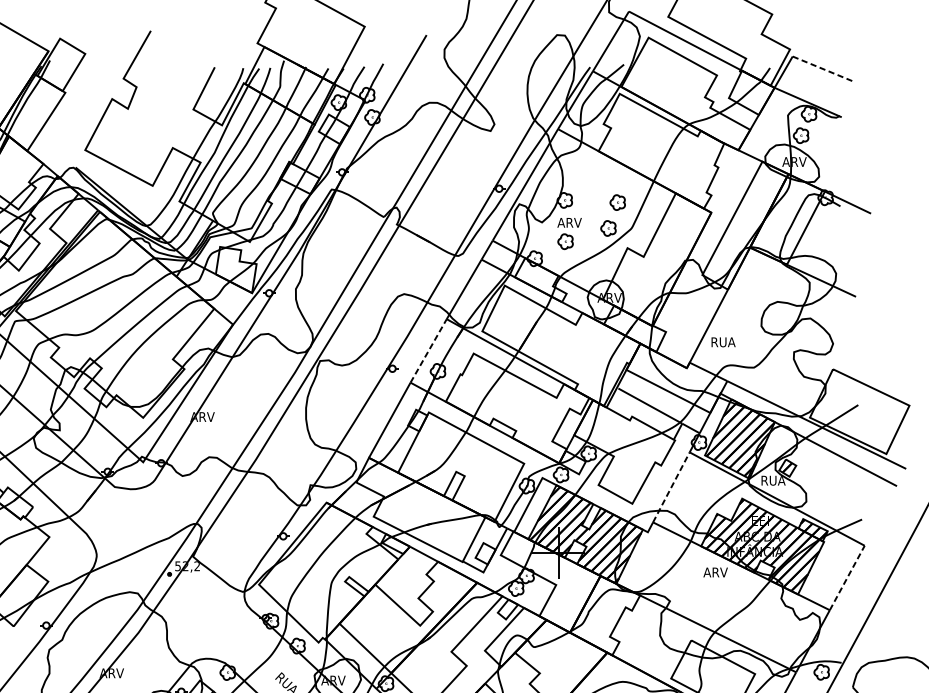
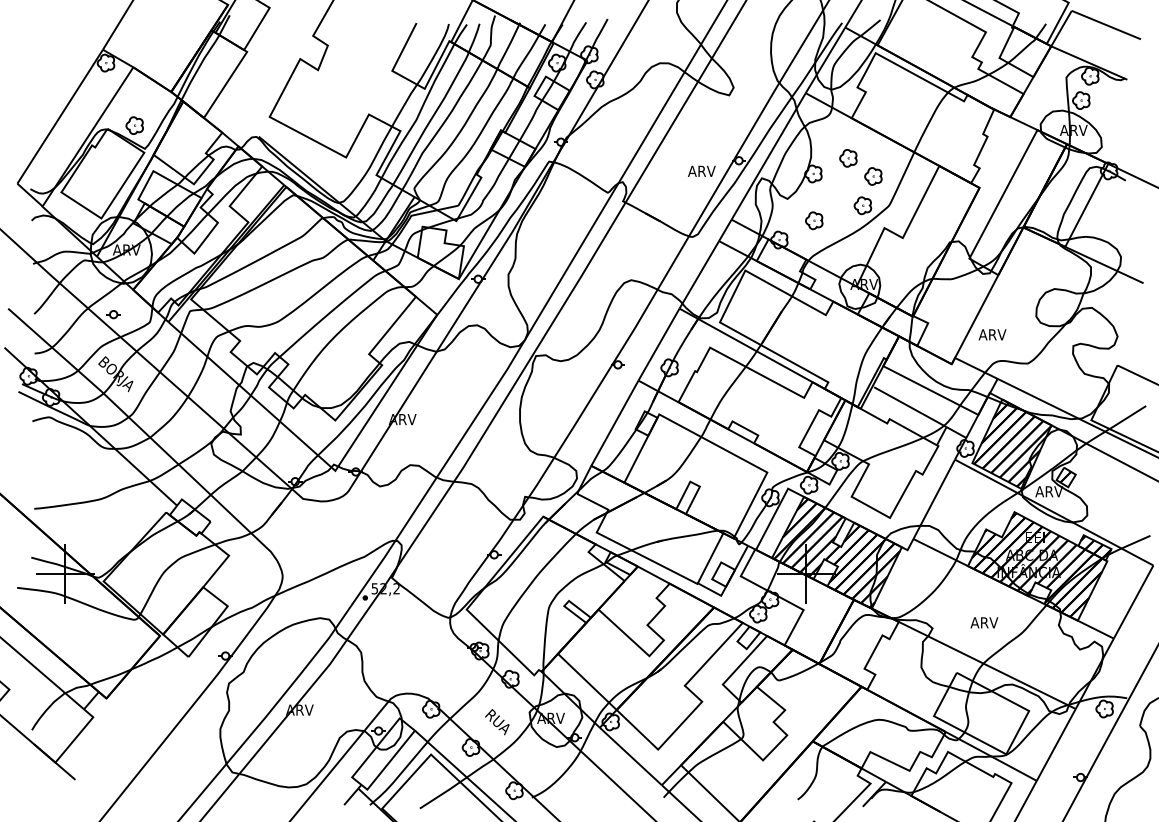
line: (823, 69) -> (1106, 25), dashed -> solid
part: (595, 186) -> (848, 158), added
text: (569, 222) -> (701, 170), moved
text: (722, 342) -> (992, 334), RUA -> ARV
line: (429, 350) -> (659, 344), dashed -> solid
text: (773, 480) -> (1049, 491), RUA -> ARV
line: (671, 487) -> (934, 499), dashed -> solid
text: (715, 572) -> (984, 622), moved
line: (847, 578) -> (1133, 602), dashed -> solid

